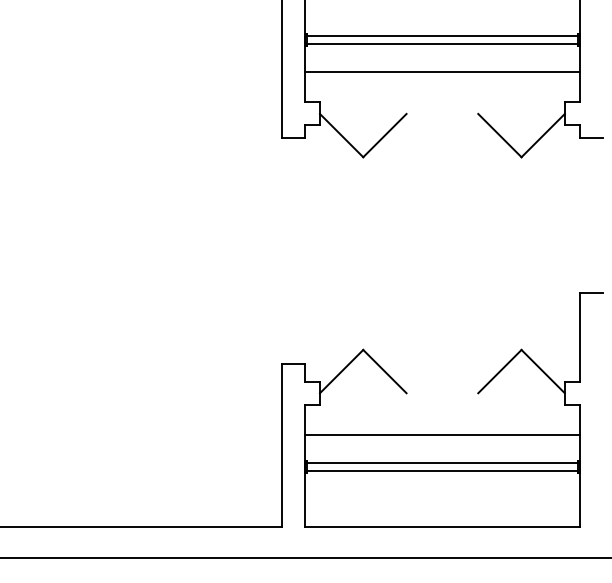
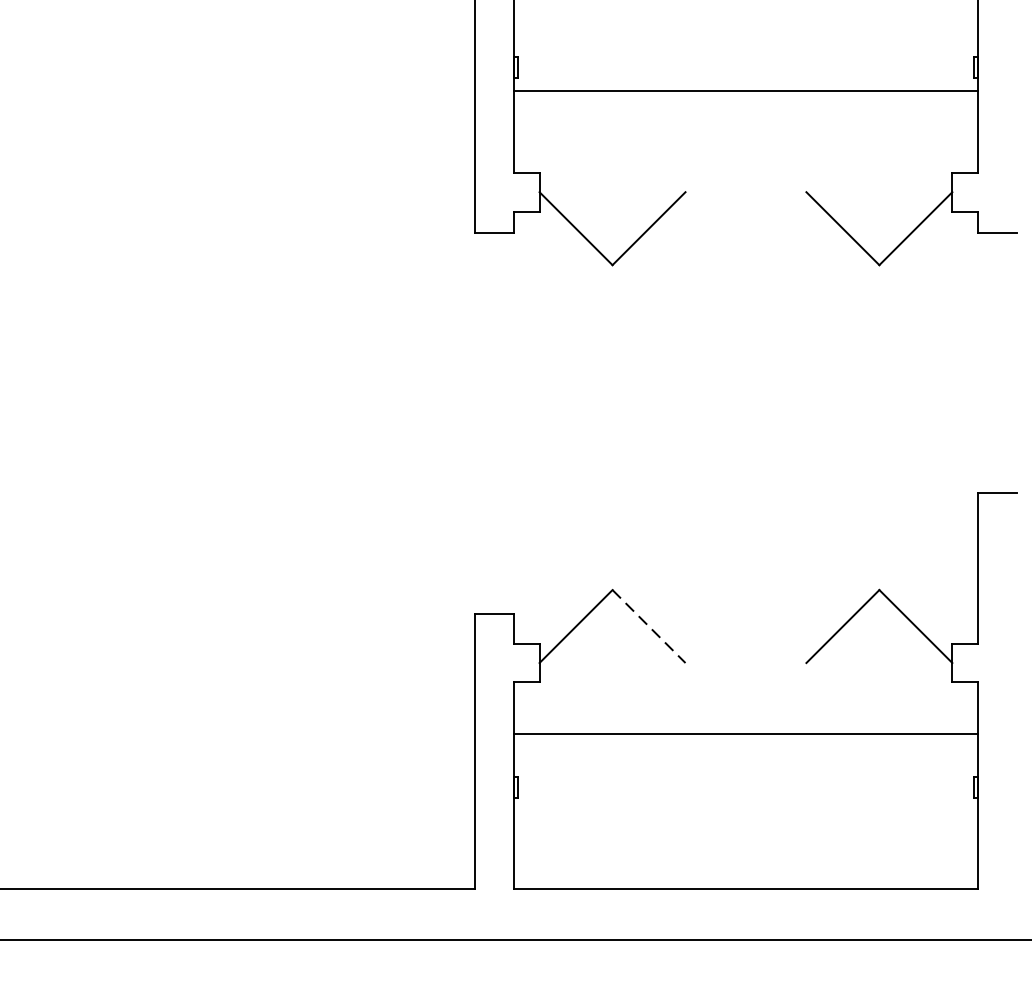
line: (442, 36) -> (746, 61), removed
line: (442, 43) -> (746, 73), removed
line: (442, 71) -> (746, 90), moved
line: (384, 371) -> (648, 626), solid -> dashed
line: (442, 463) -> (746, 781), removed
line: (442, 470) -> (746, 793), removed

